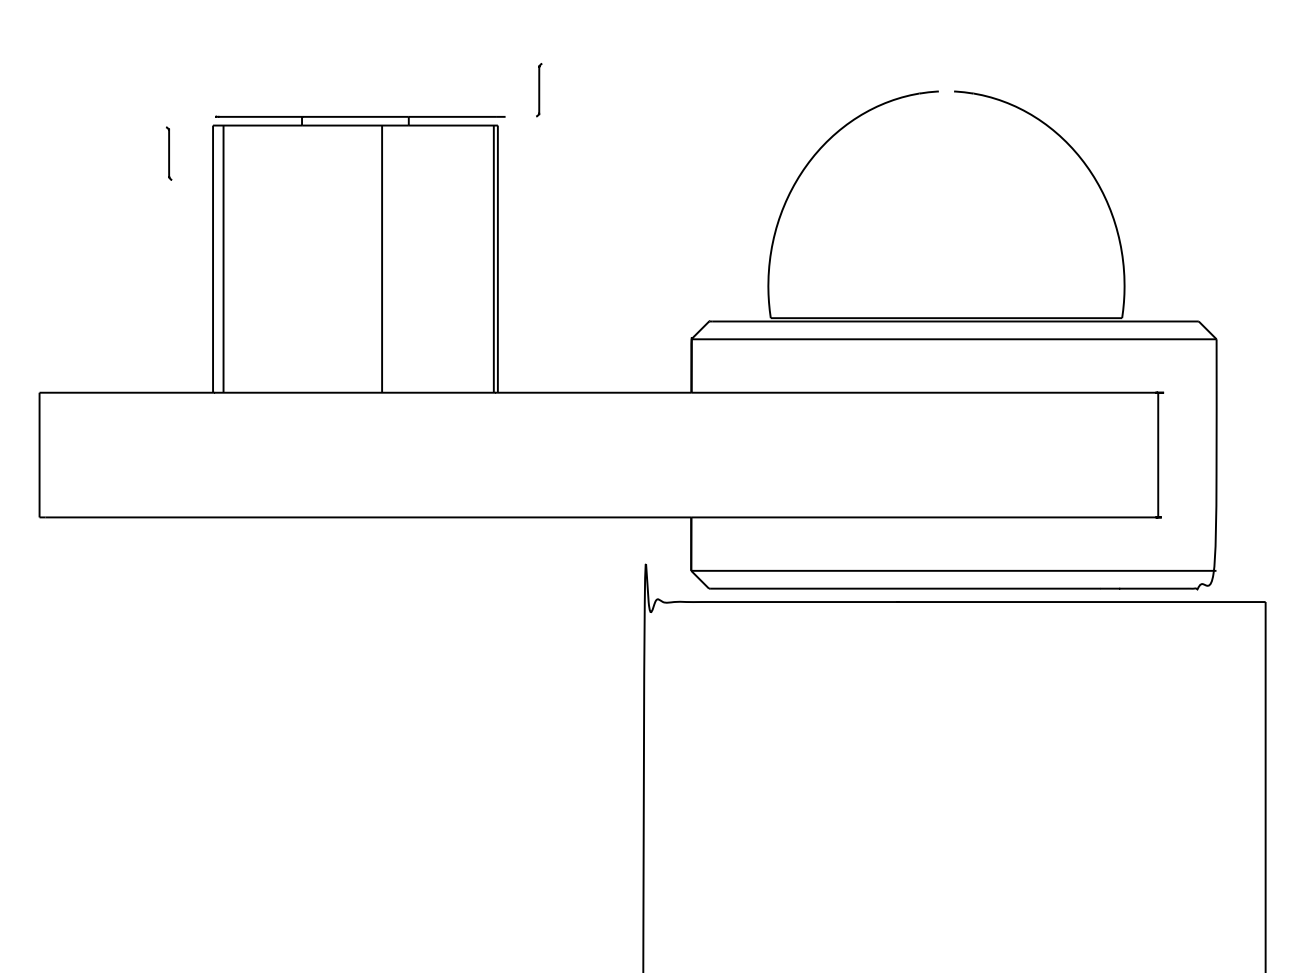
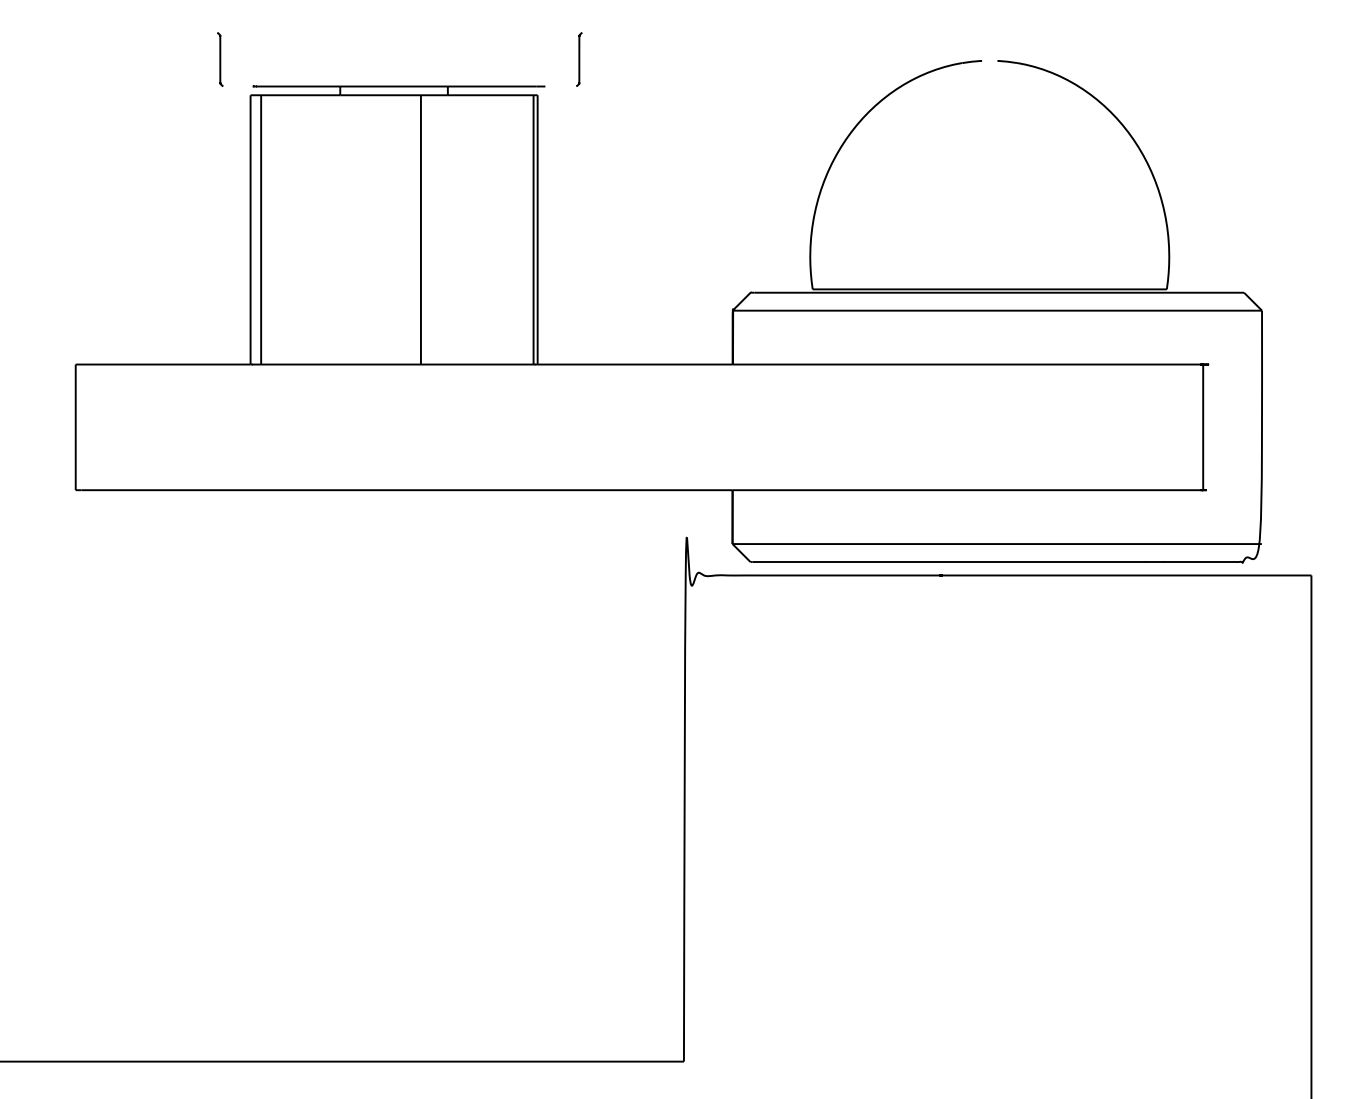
curve: (169, 153) -> (220, 59), moved

